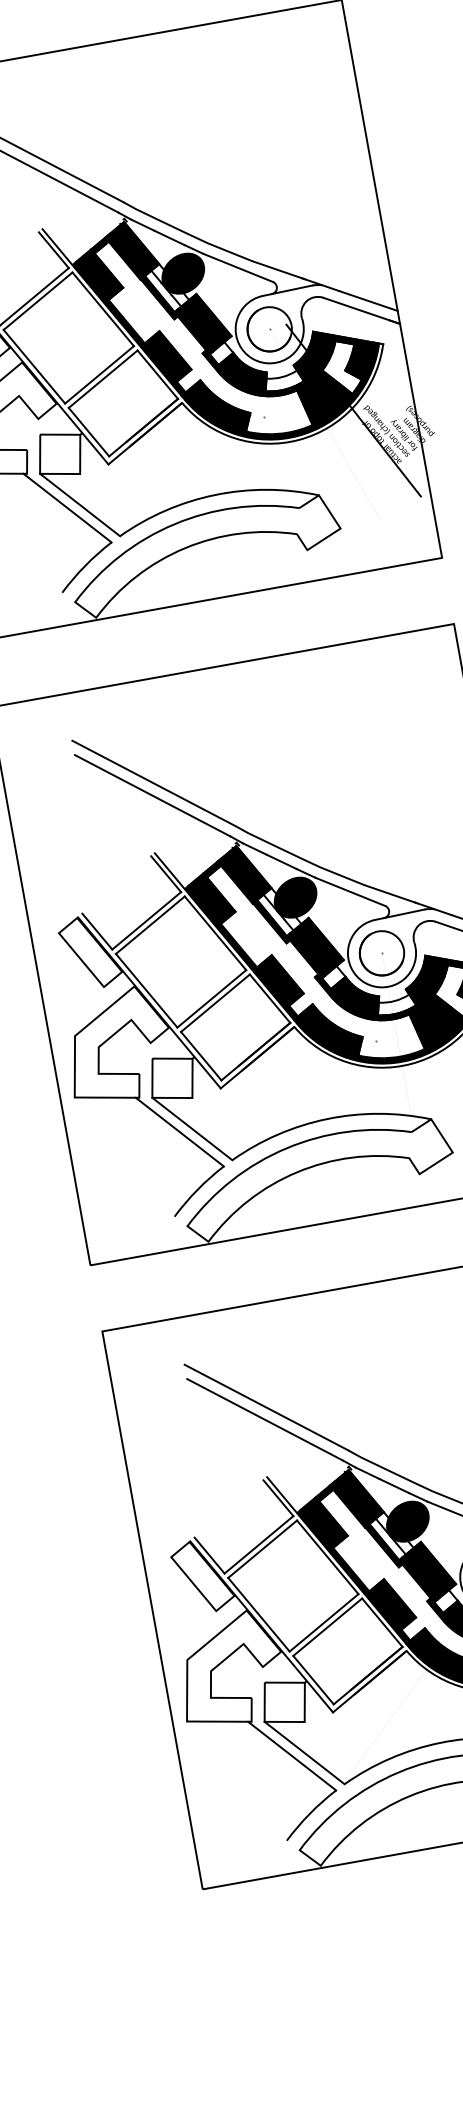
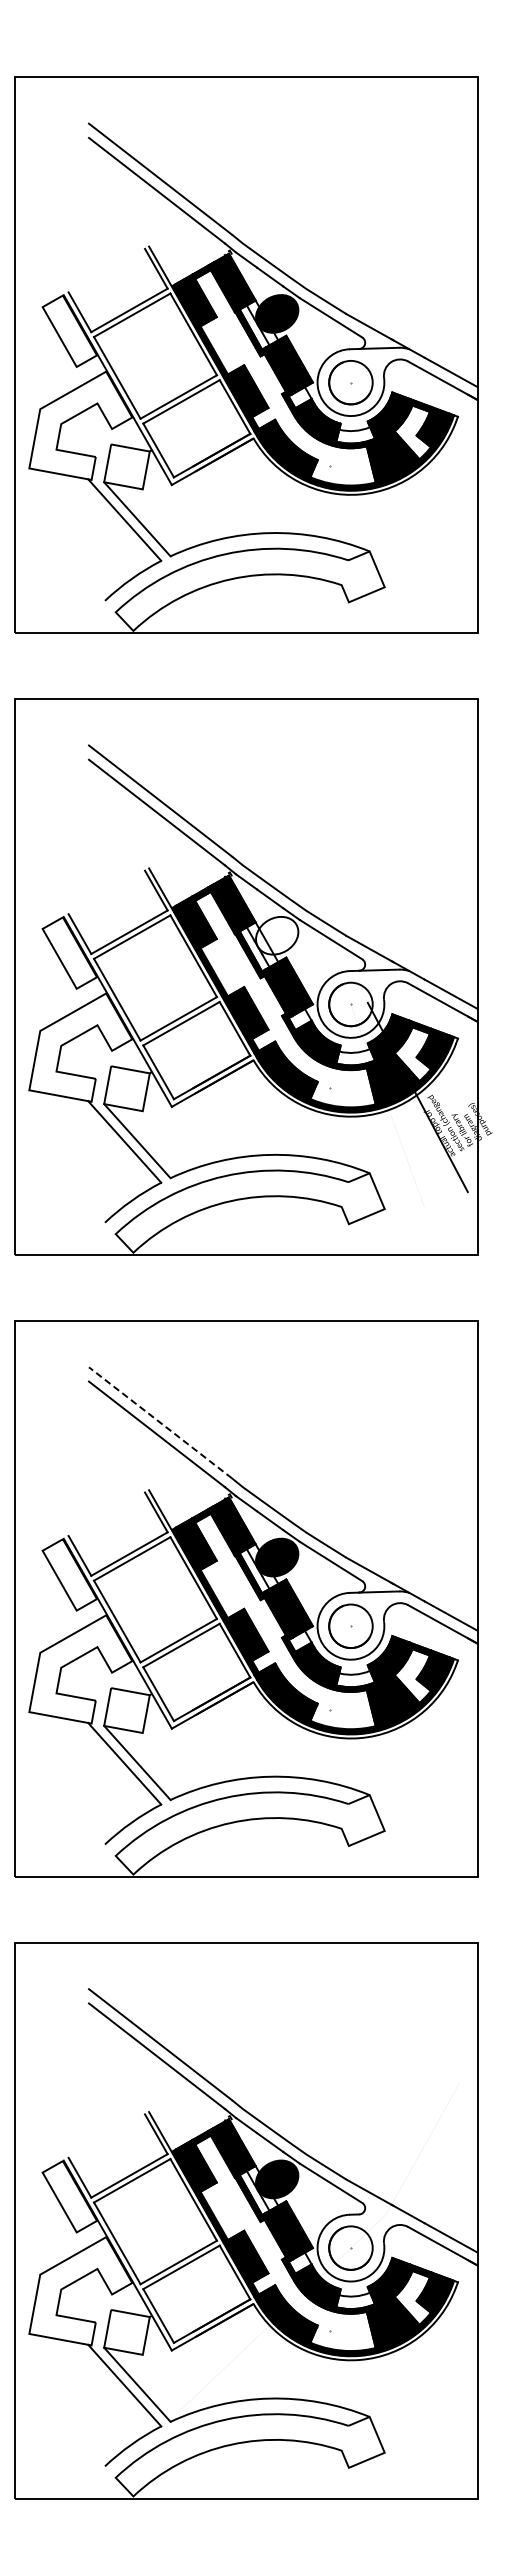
fill: (183, 273) -> (277, 935), removed
line: (154, 783) -> (160, 1422), solid -> dashed

